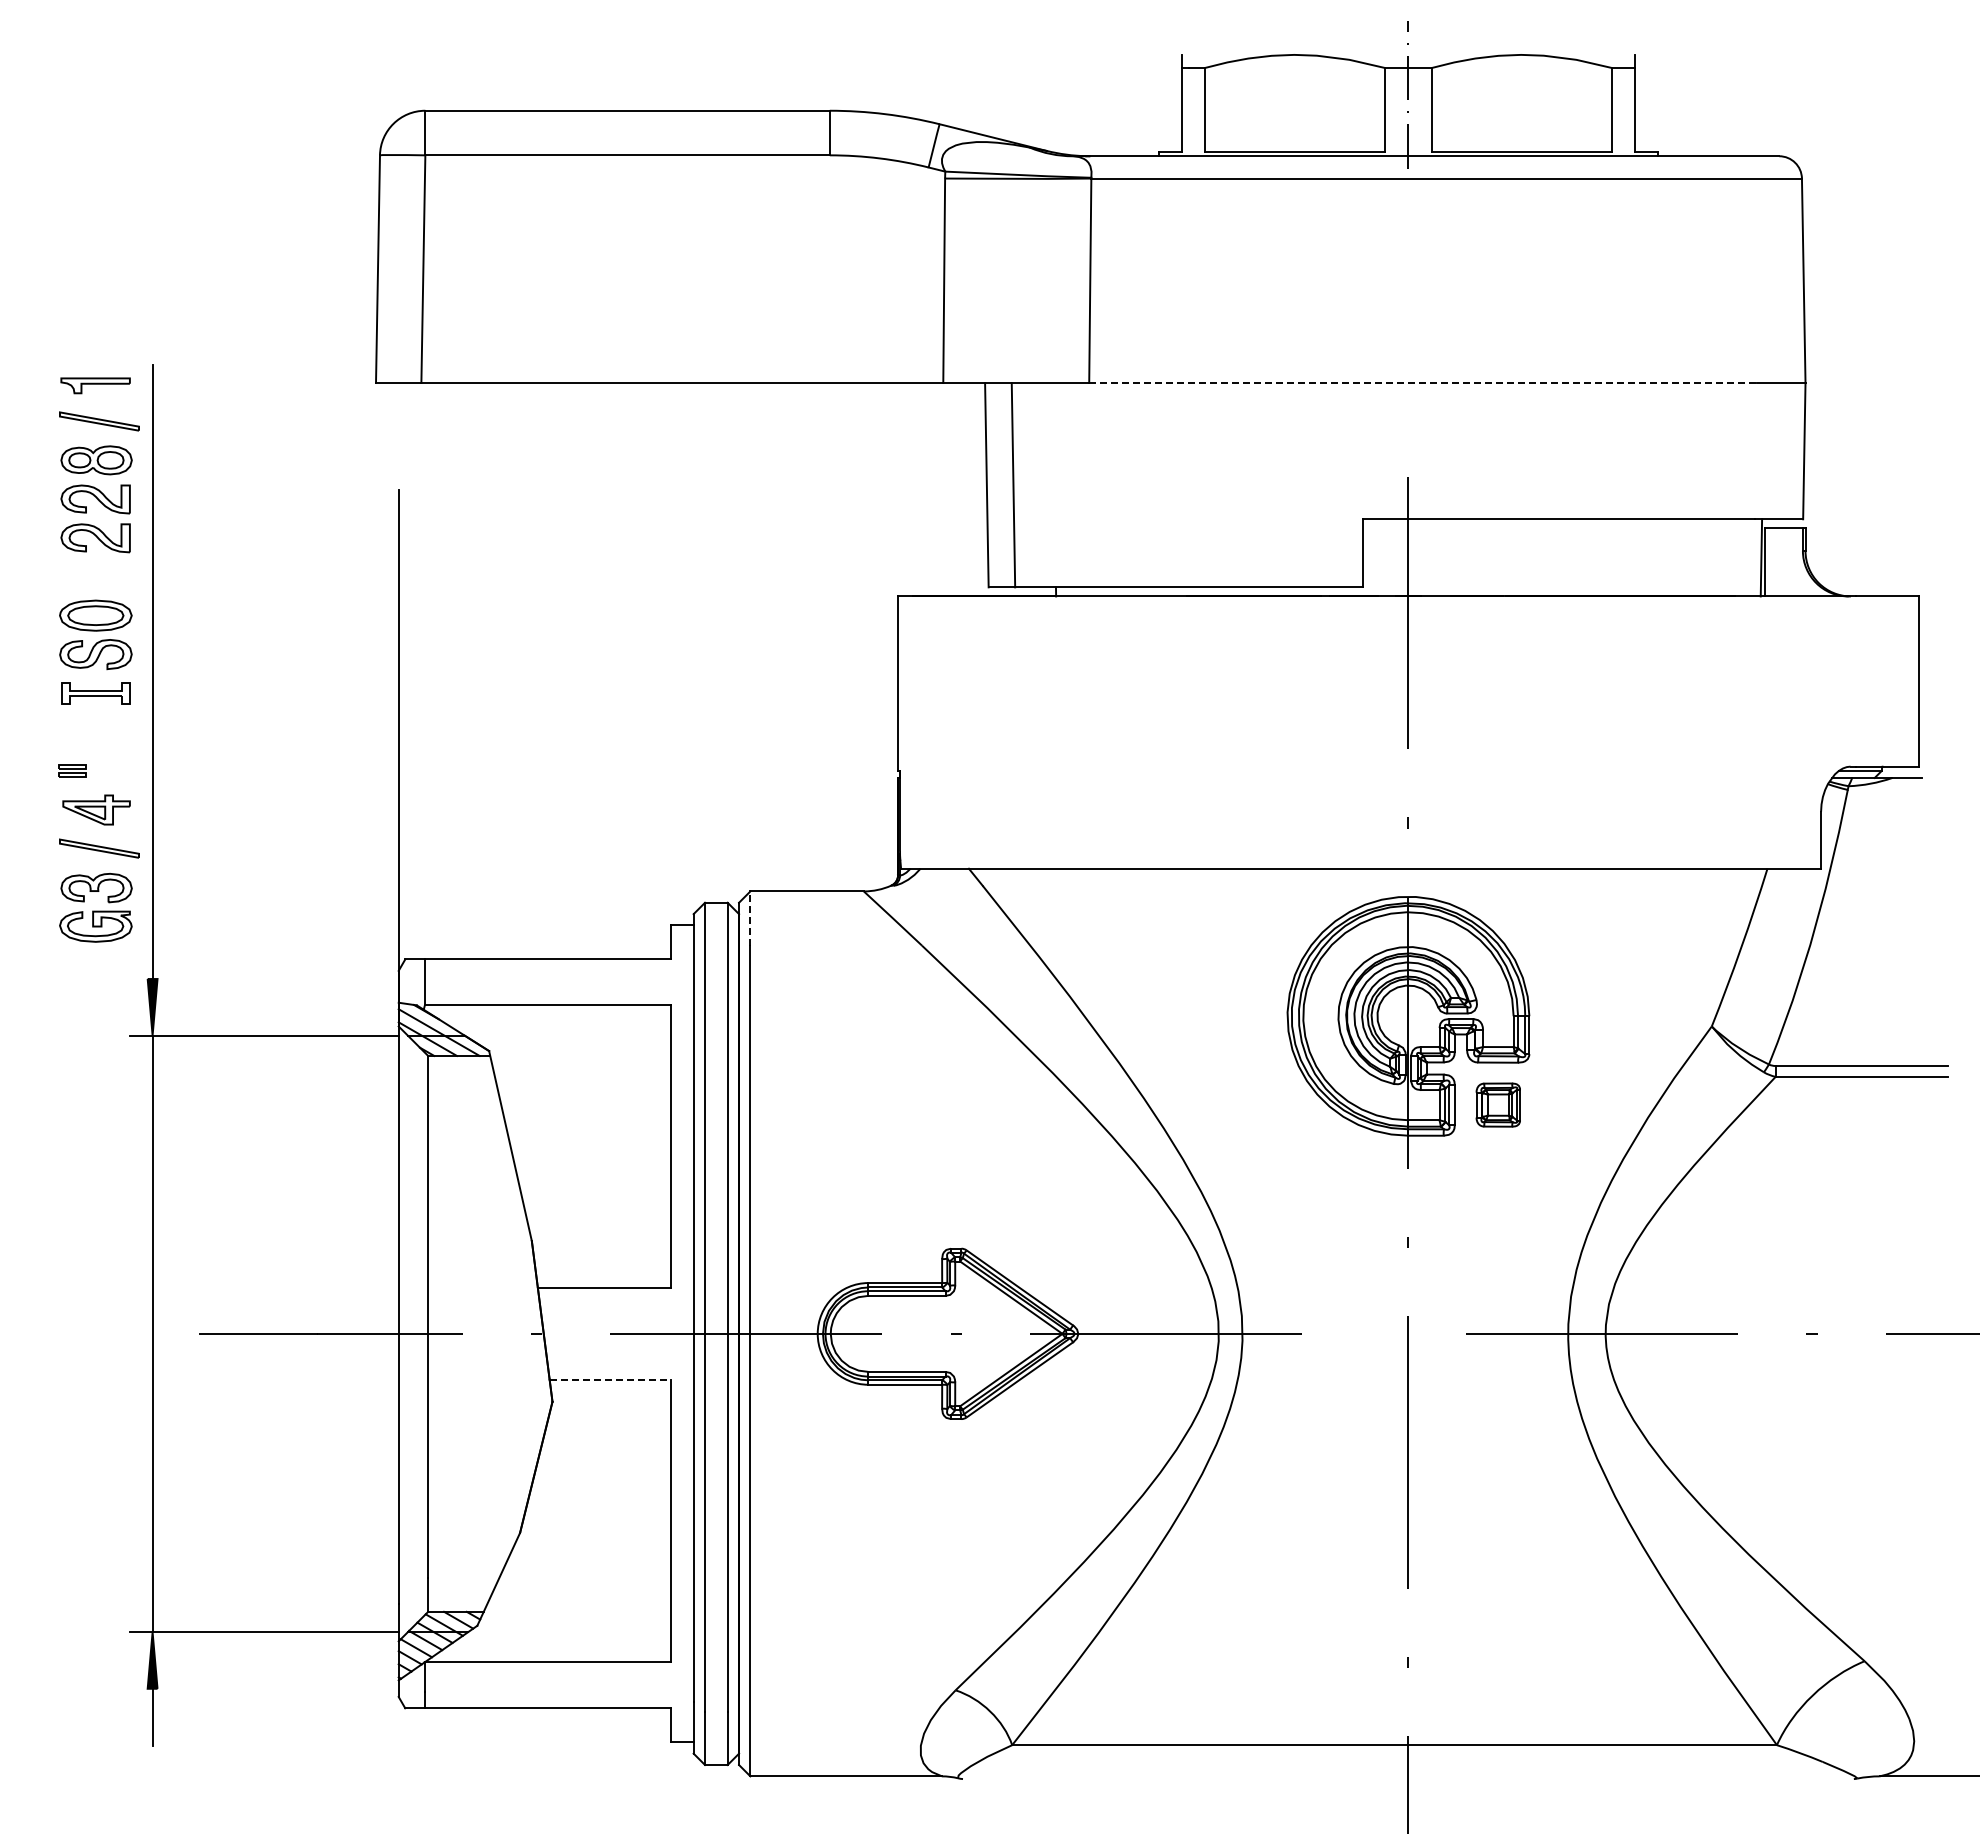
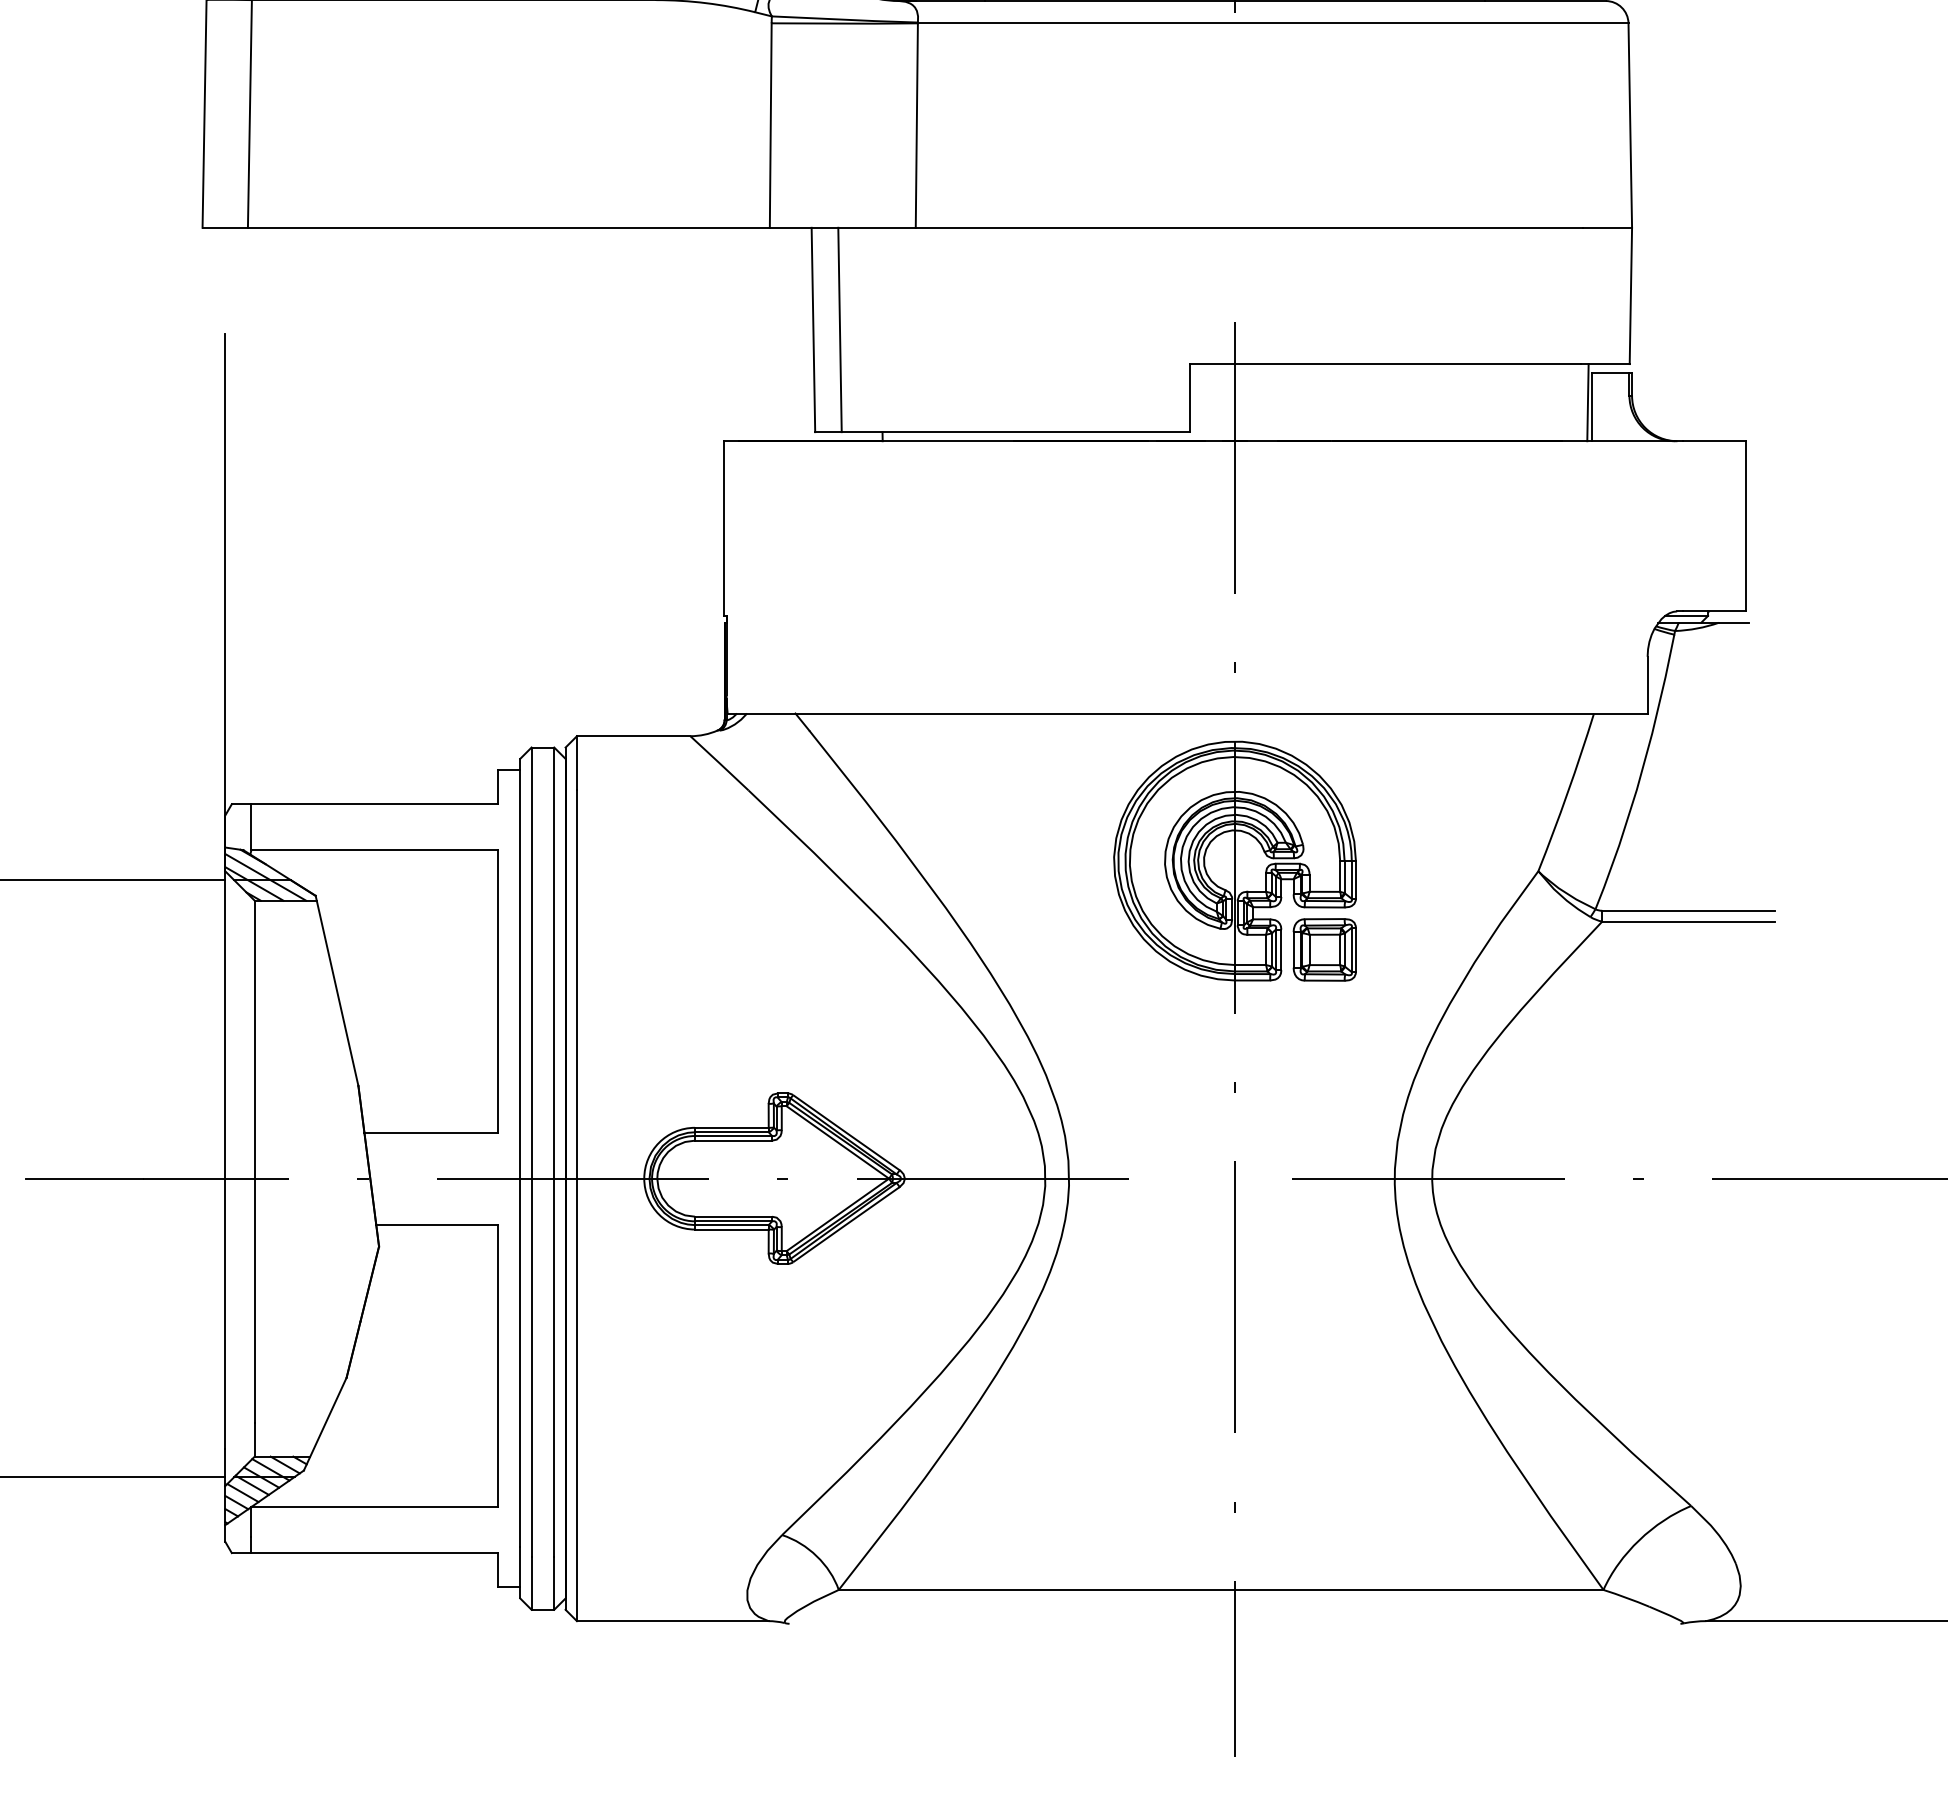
line: (1423, 383) -> (1250, 228), dashed -> solid
line: (750, 918) -> (577, 763), dashed -> solid
part: (1498, 1104) -> (1325, 949), size x1.43
line: (610, 1379) -> (437, 1224), dashed -> solid

